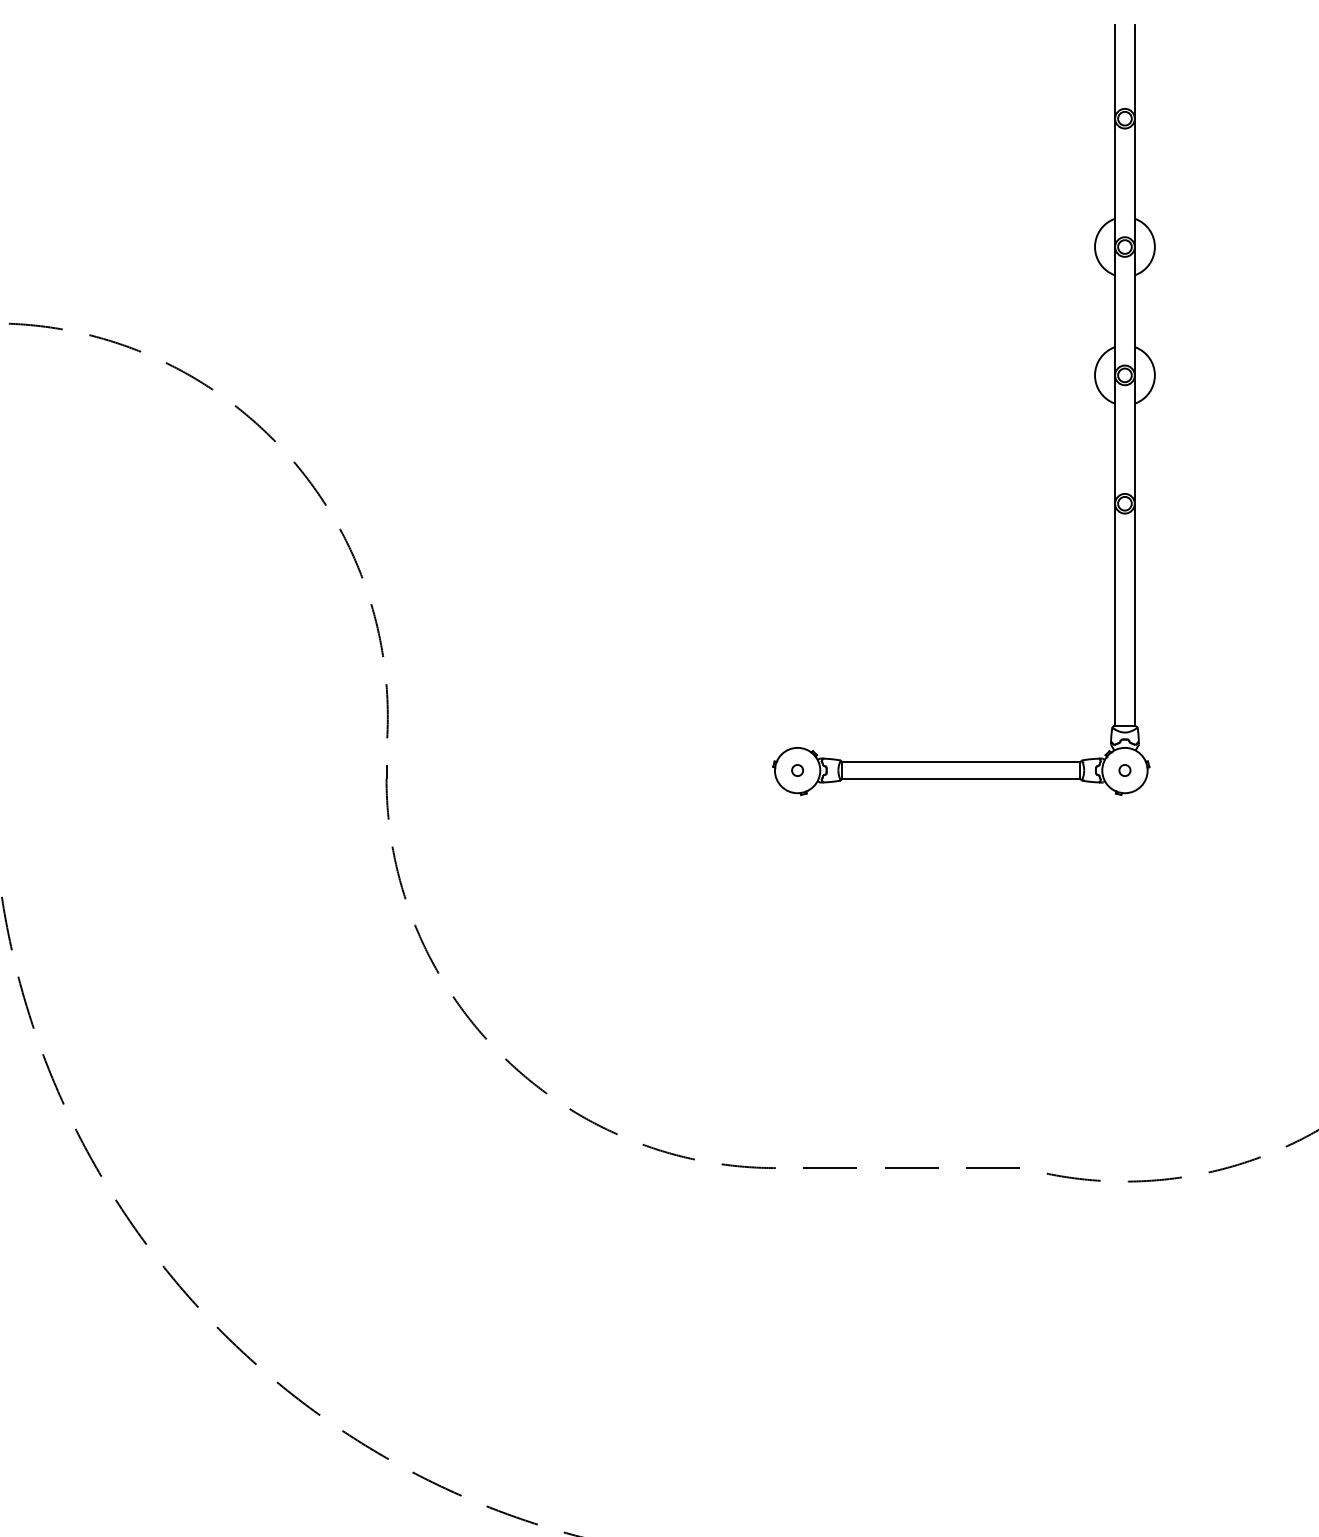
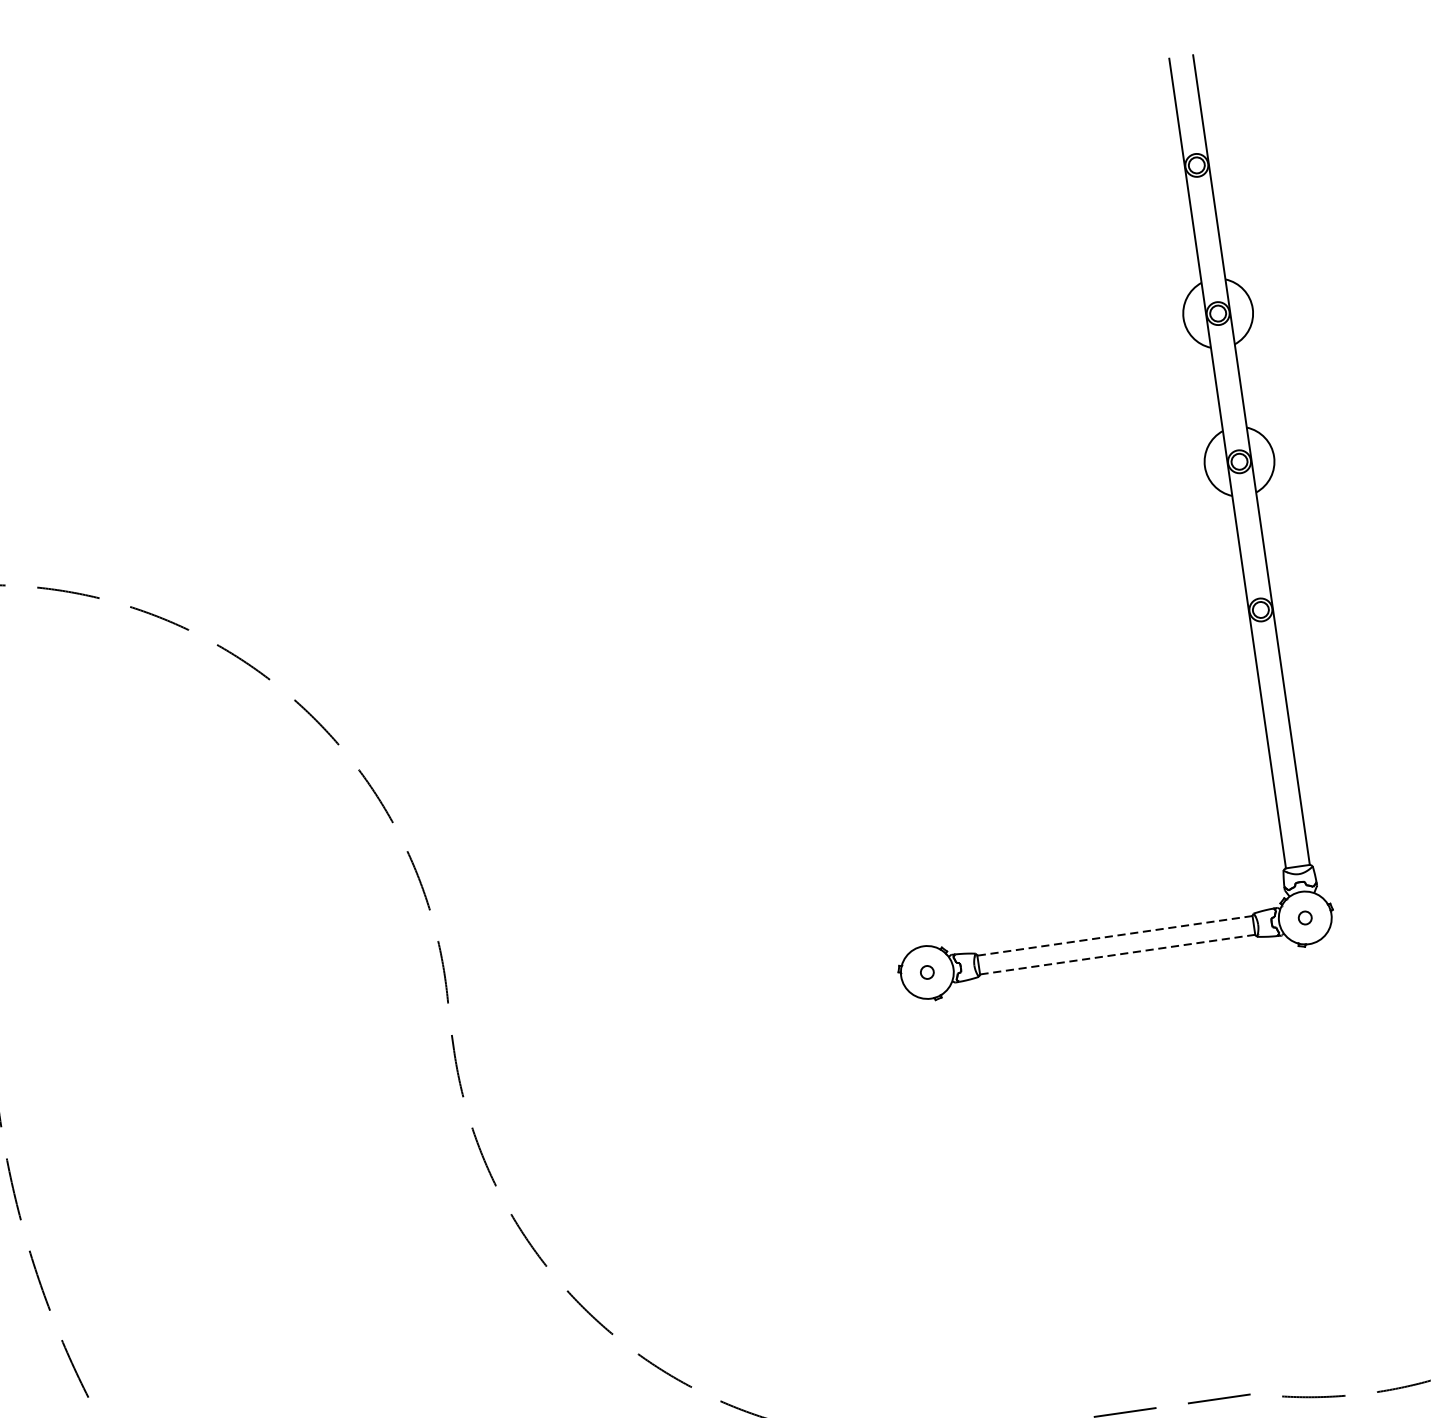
line: (960, 762) -> (1114, 936), solid -> dashed
line: (960, 778) -> (1116, 954), solid -> dashed

